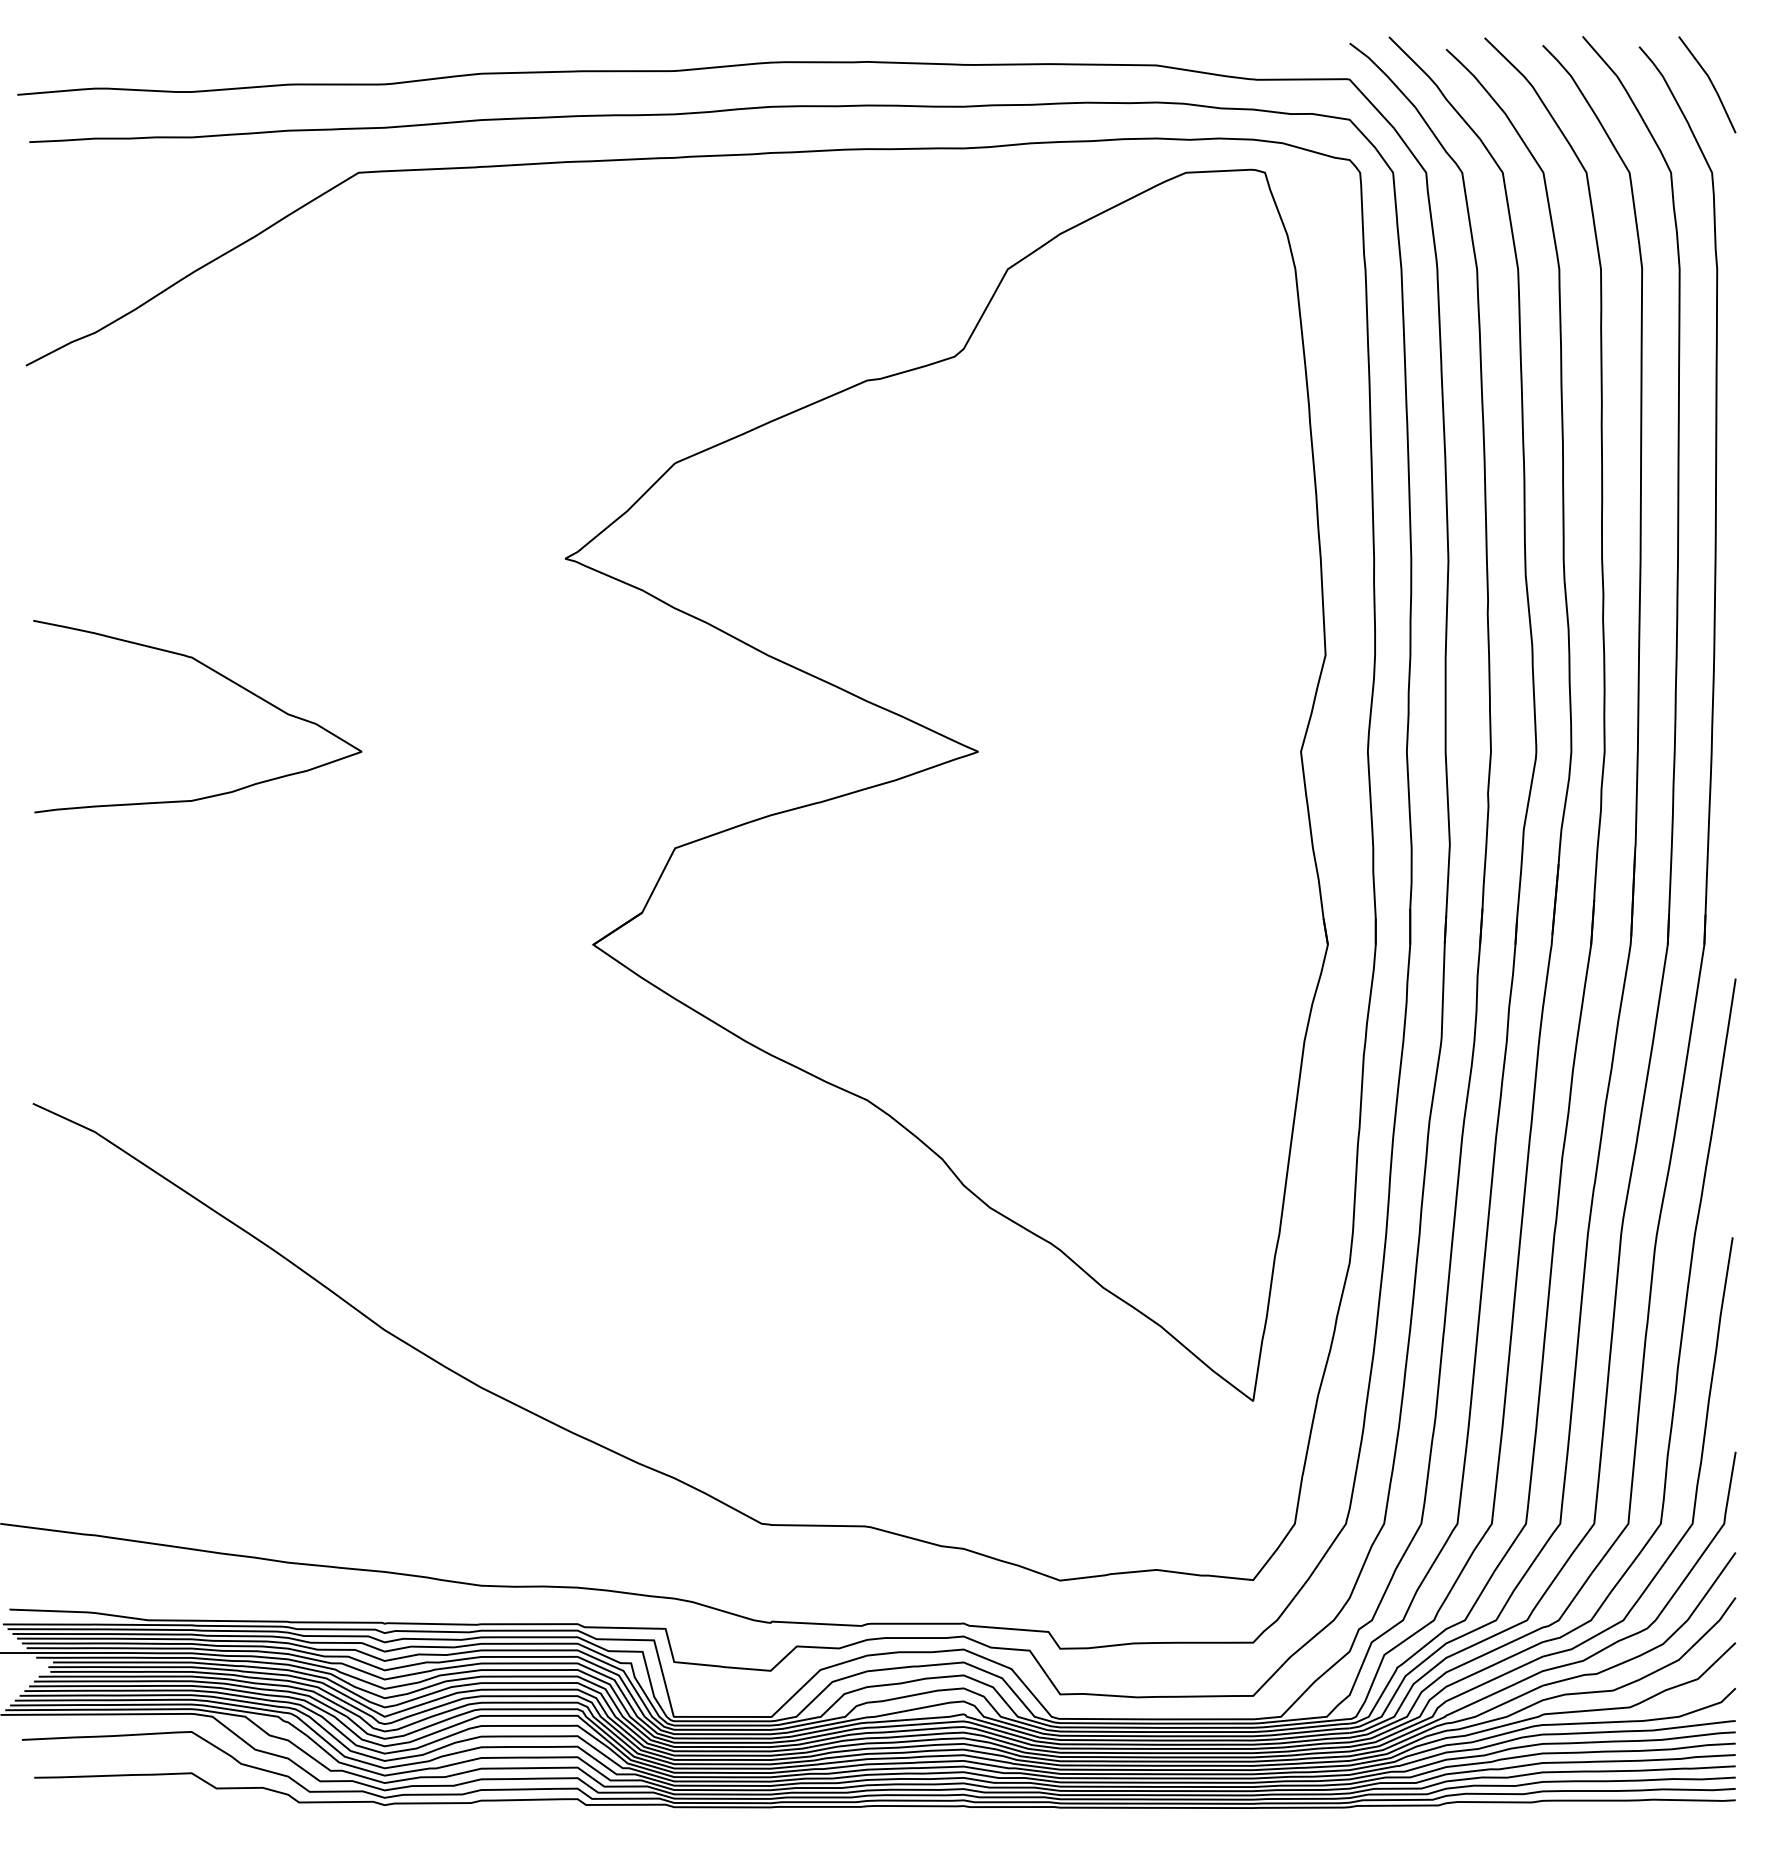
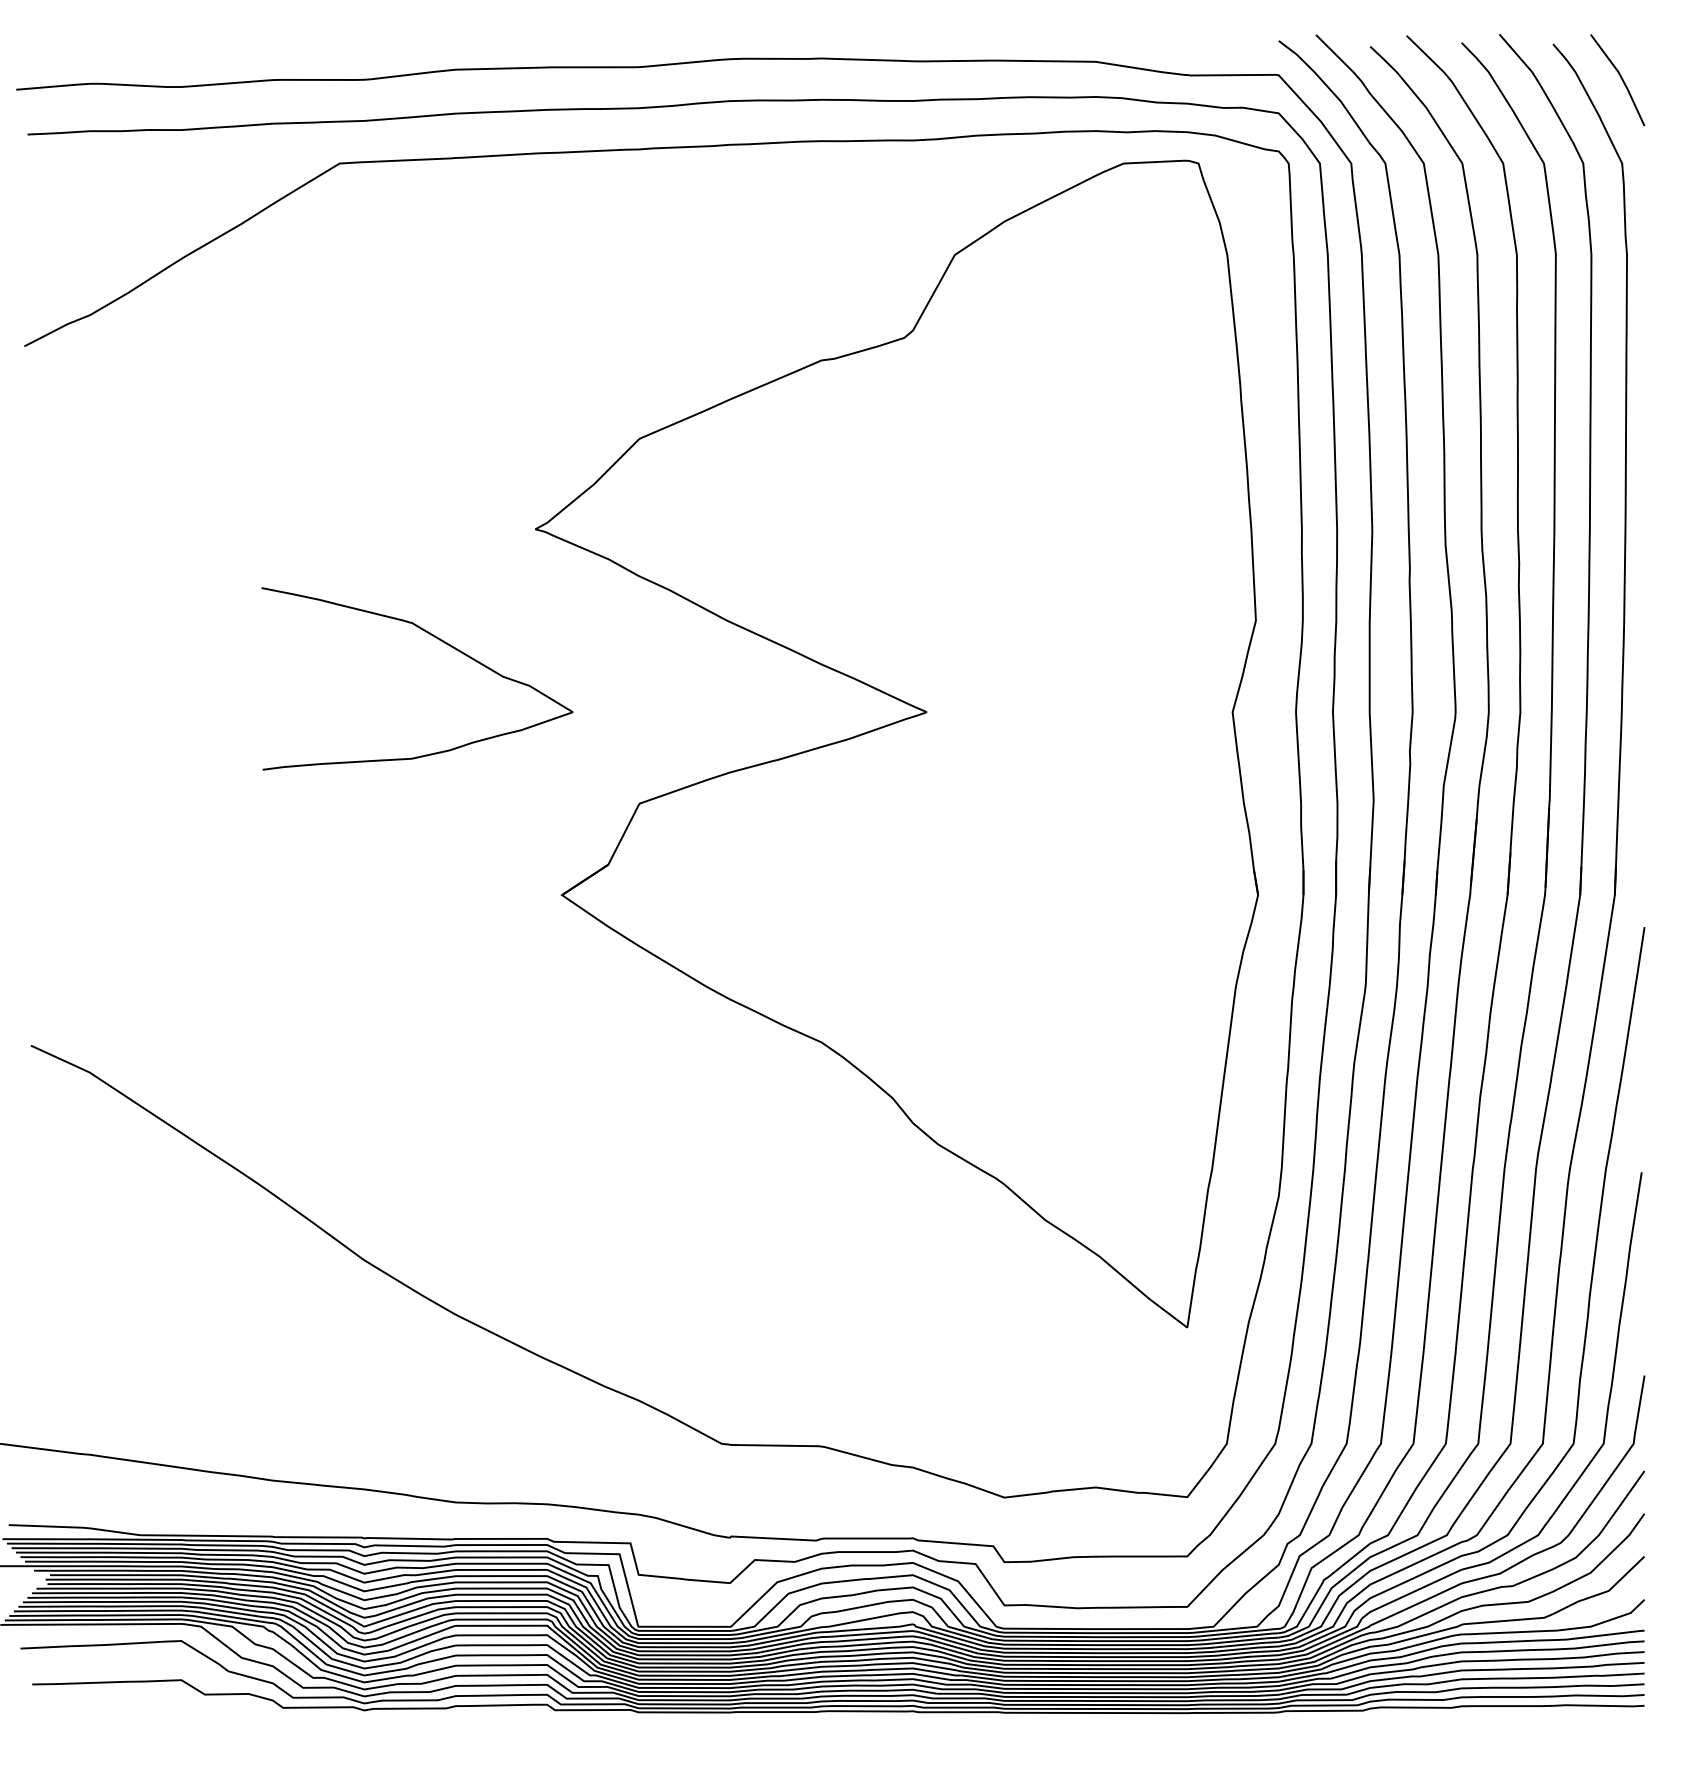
curve: (221, 676) -> (439, 640), moved

